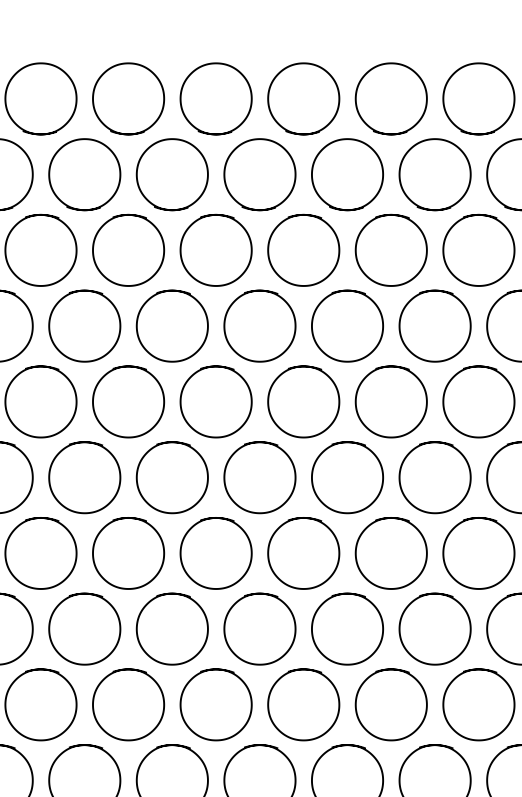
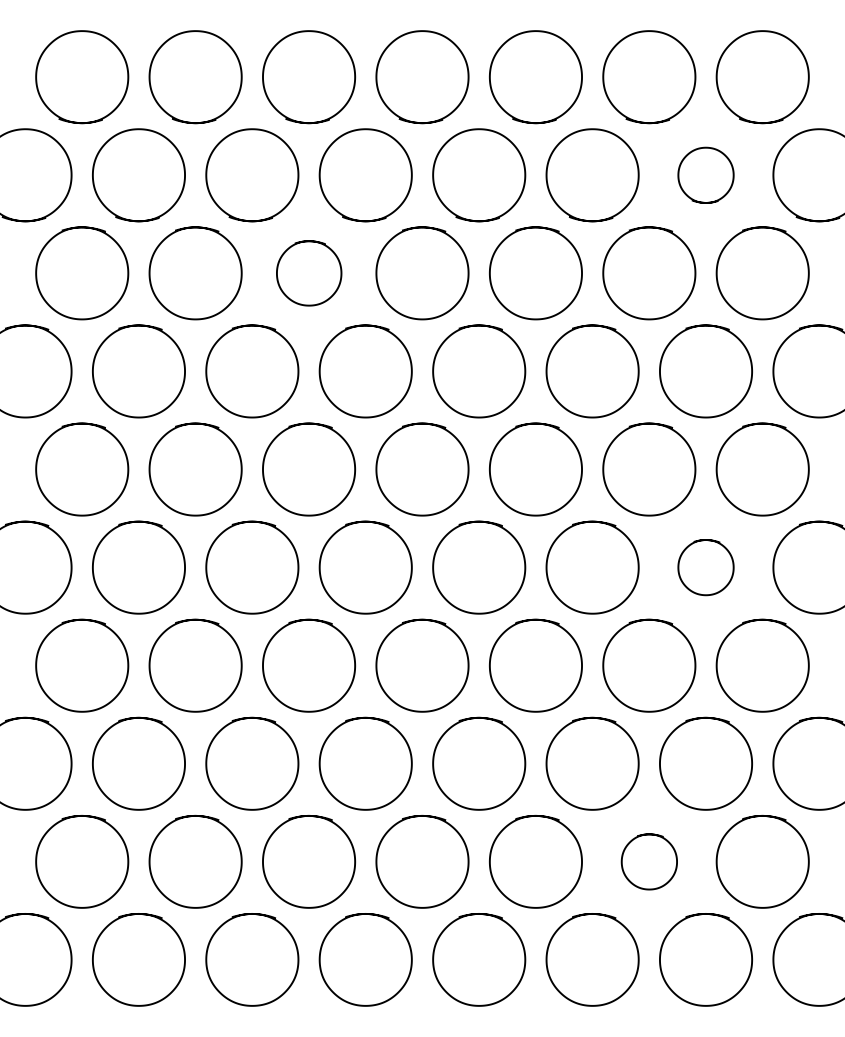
part: (434, 174) -> (705, 175), size x0.6
part: (128, 250) -> (309, 273), size x0.7
part: (434, 477) -> (705, 567), size x0.6
part: (391, 704) -> (649, 861), size x0.6

